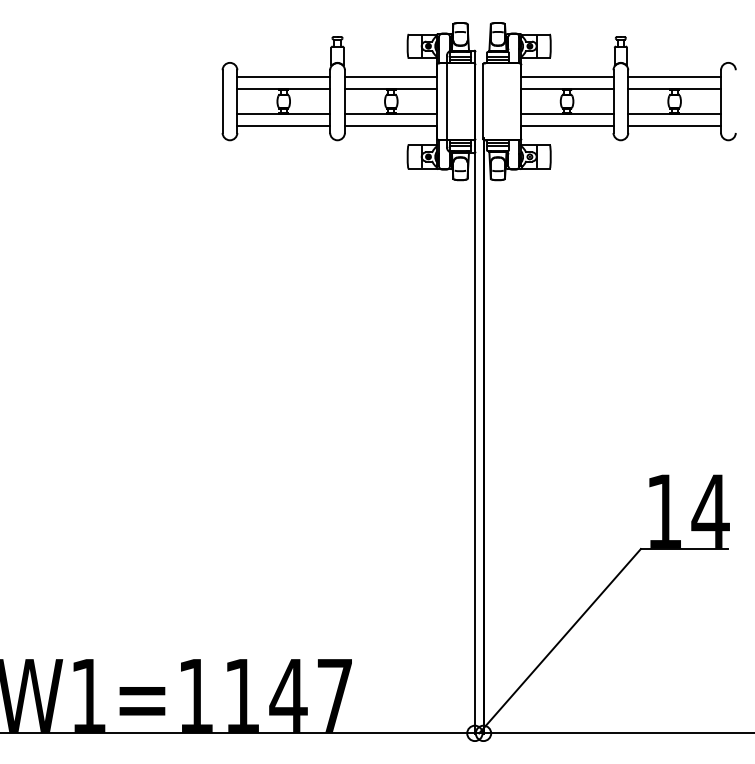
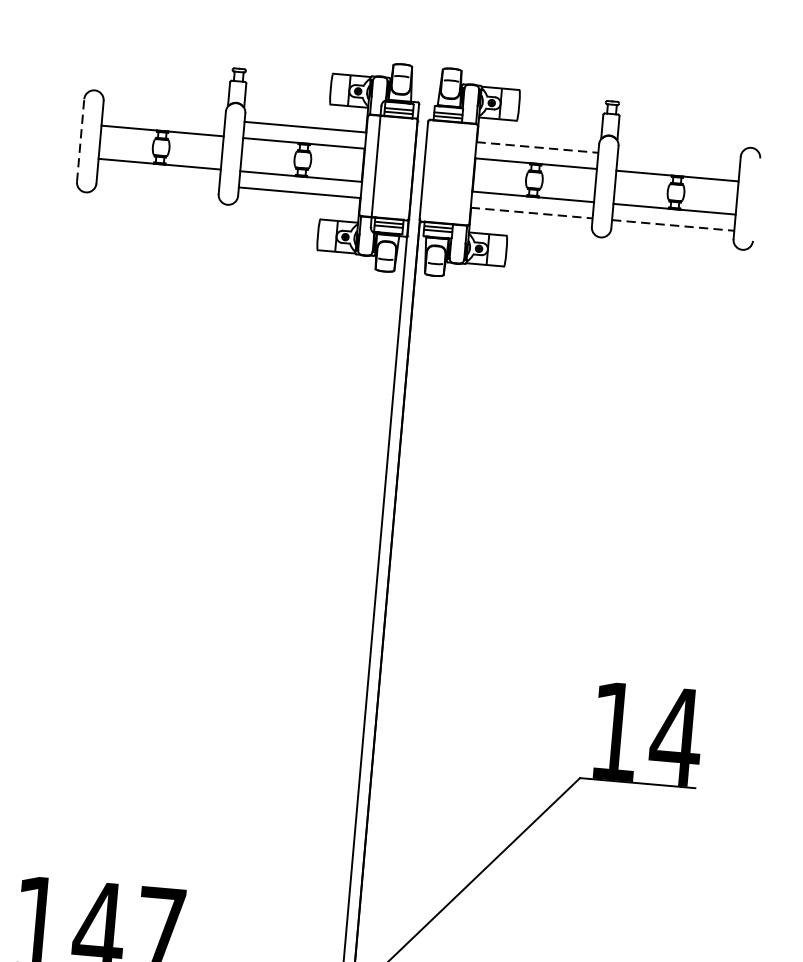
line: (283, 76) -> (163, 114), removed
line: (567, 76) -> (537, 147), solid -> dashed
line: (674, 76) -> (678, 159), removed
line: (222, 101) -> (80, 140), solid -> dashed
line: (283, 126) -> (157, 180), removed
line: (567, 126) -> (532, 213), solid -> dashed
line: (675, 126) -> (674, 225), solid -> dashed

